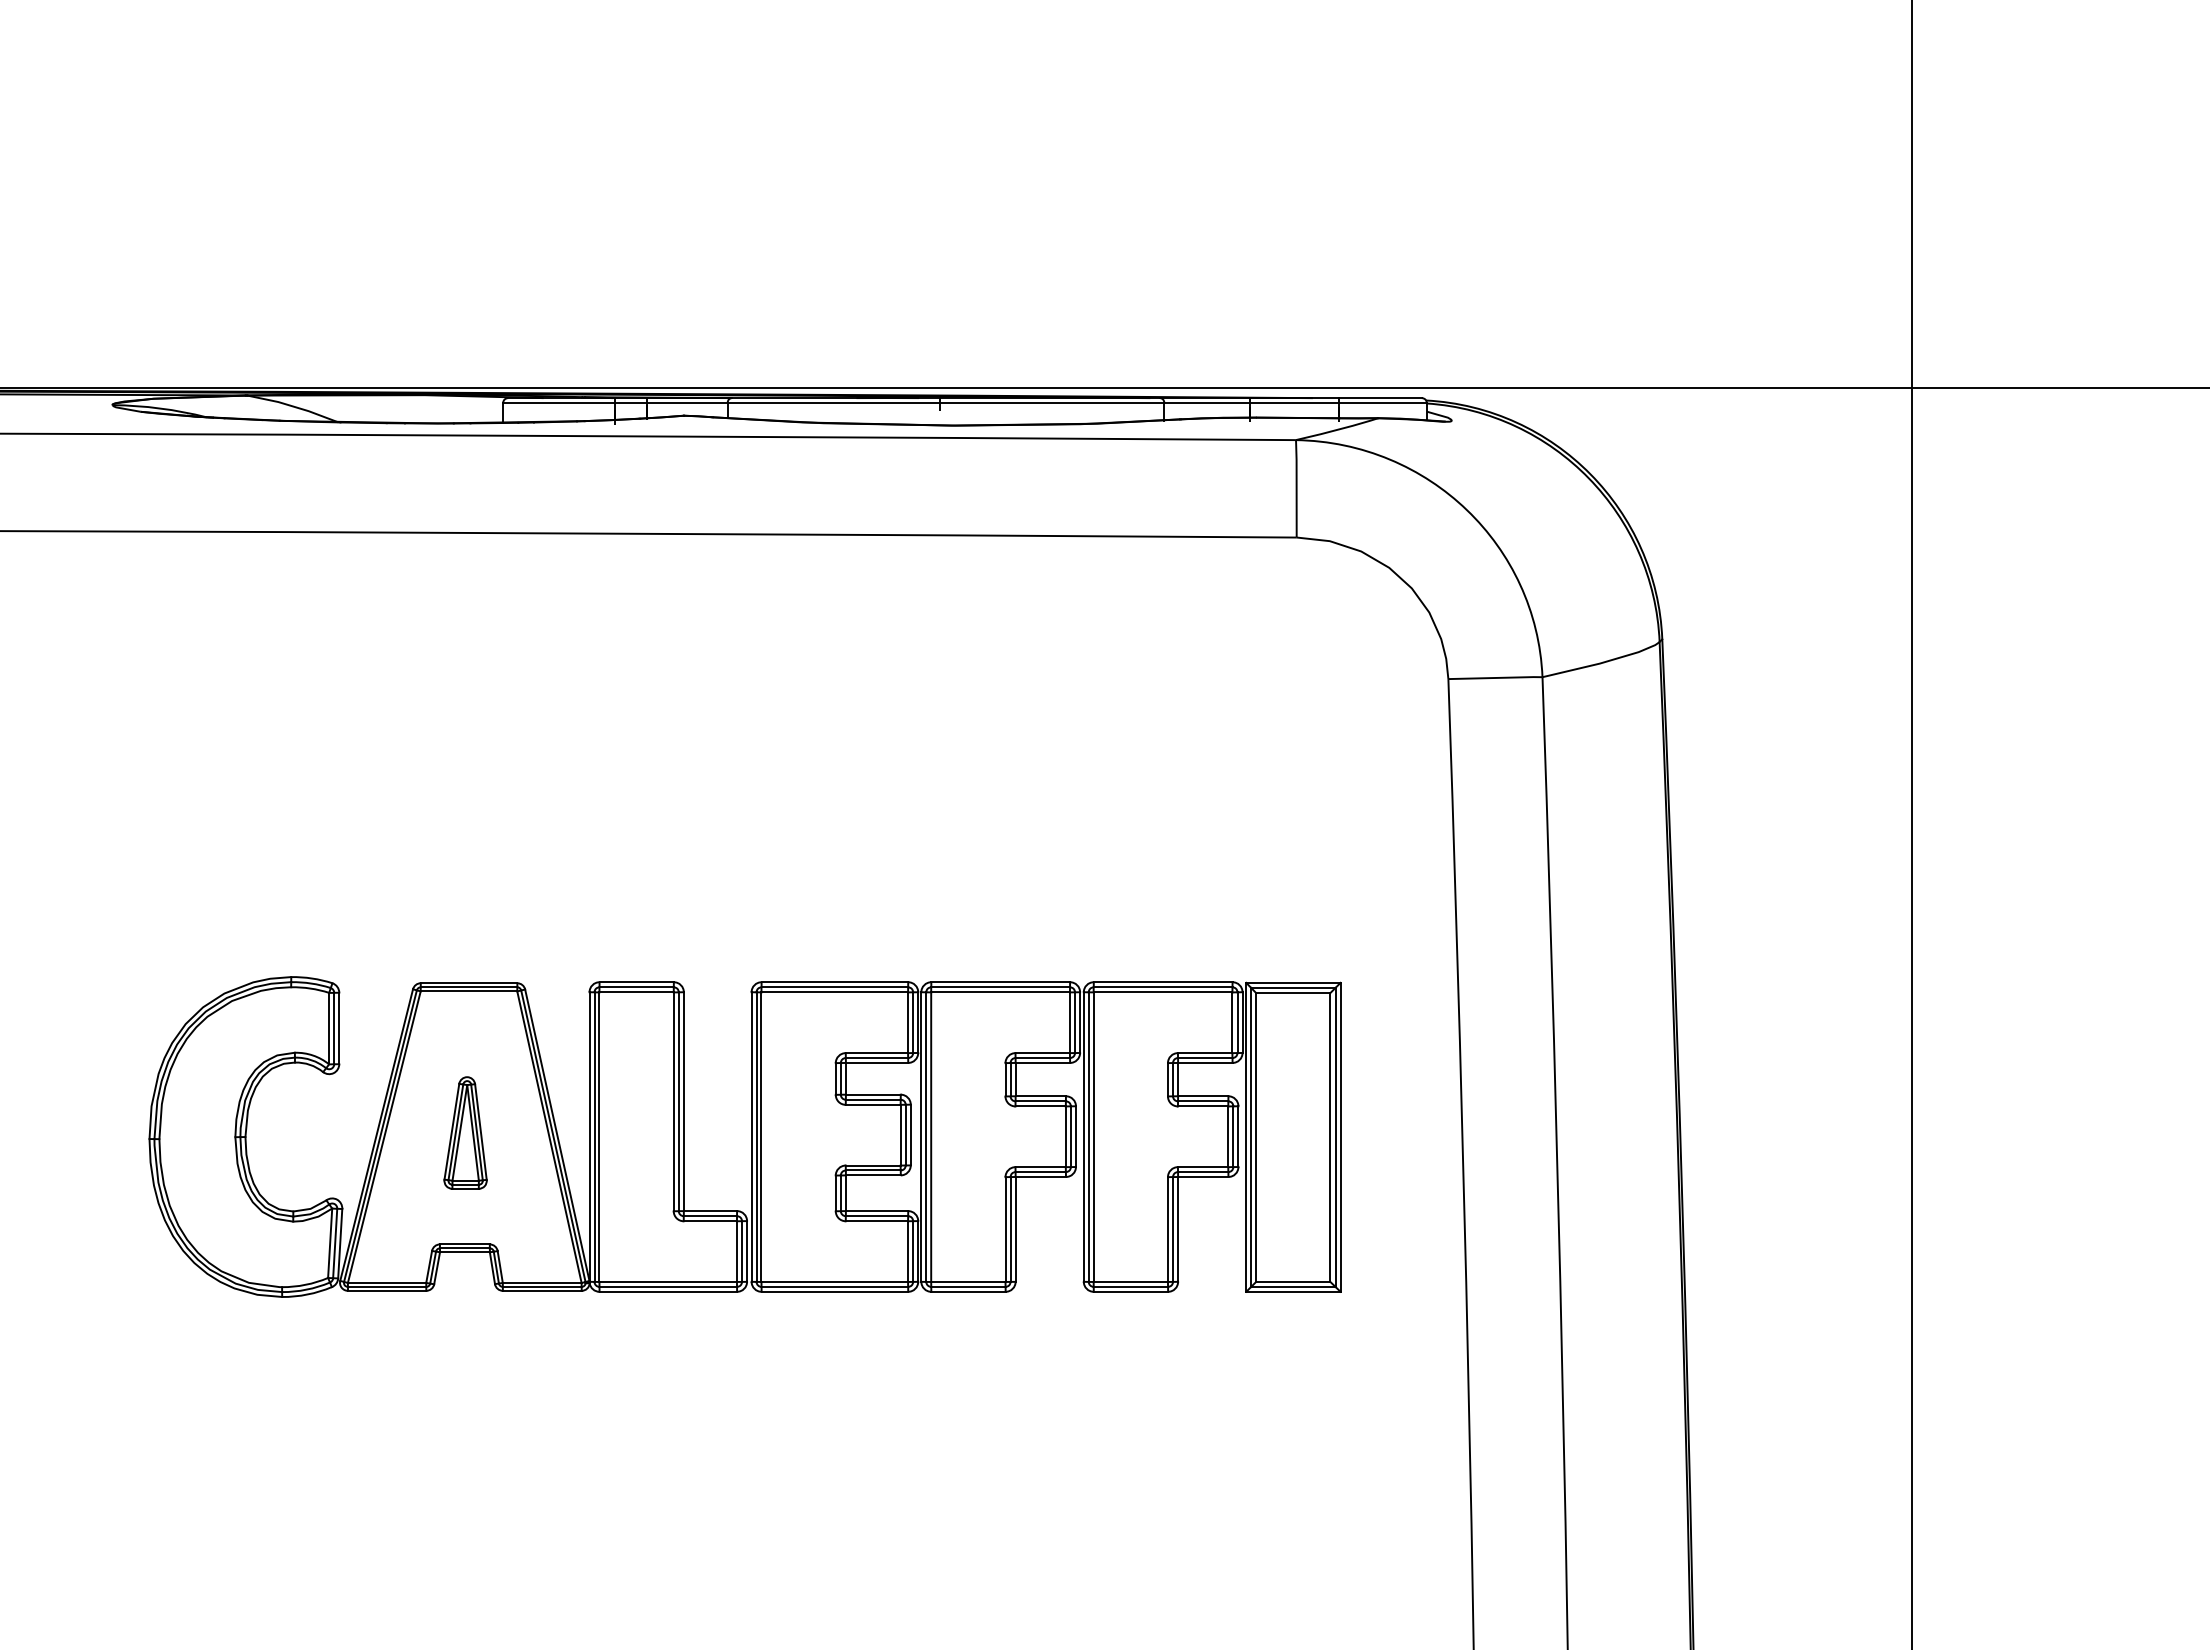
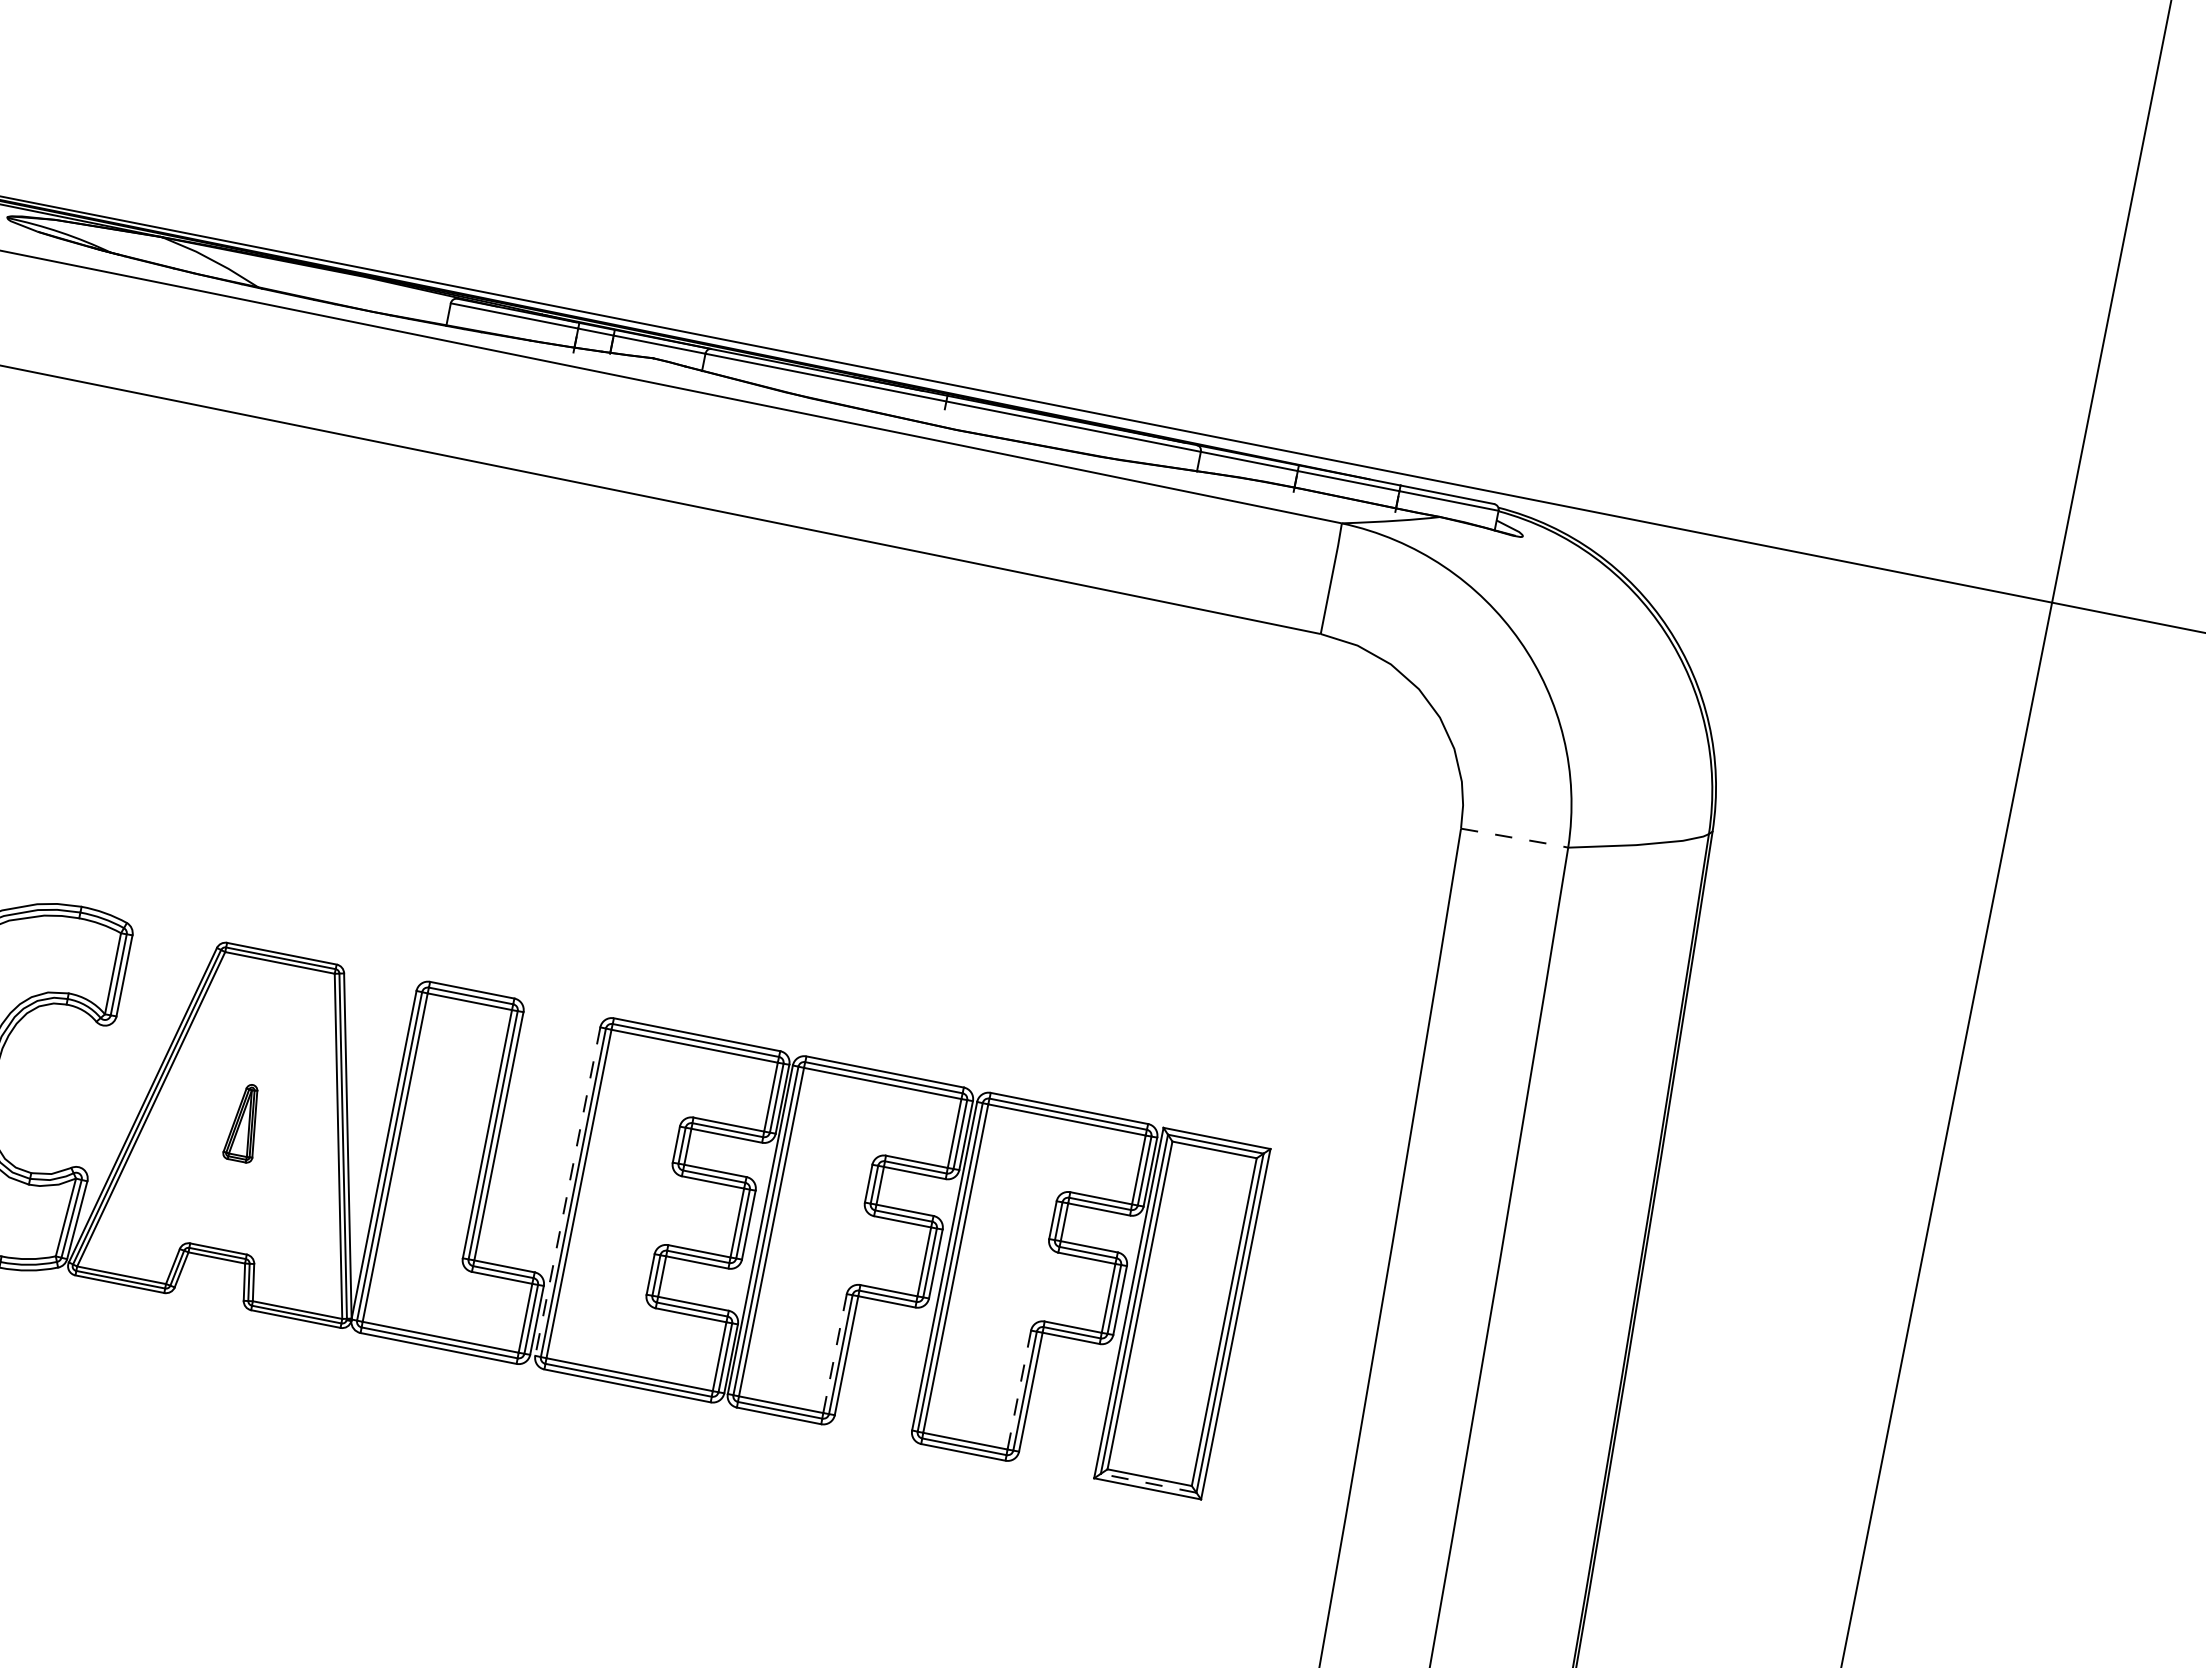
line: (1496, 677) -> (1515, 837), solid -> dashed
part: (465, 1132) -> (244, 1122), size x0.6
line: (751, 1137) -> (567, 1192), solid -> dashed
line: (1005, 1229) -> (835, 1353), solid -> dashed
line: (1167, 1229) -> (1018, 1389), solid -> dashed
line: (1292, 1286) -> (1147, 1482), solid -> dashed

